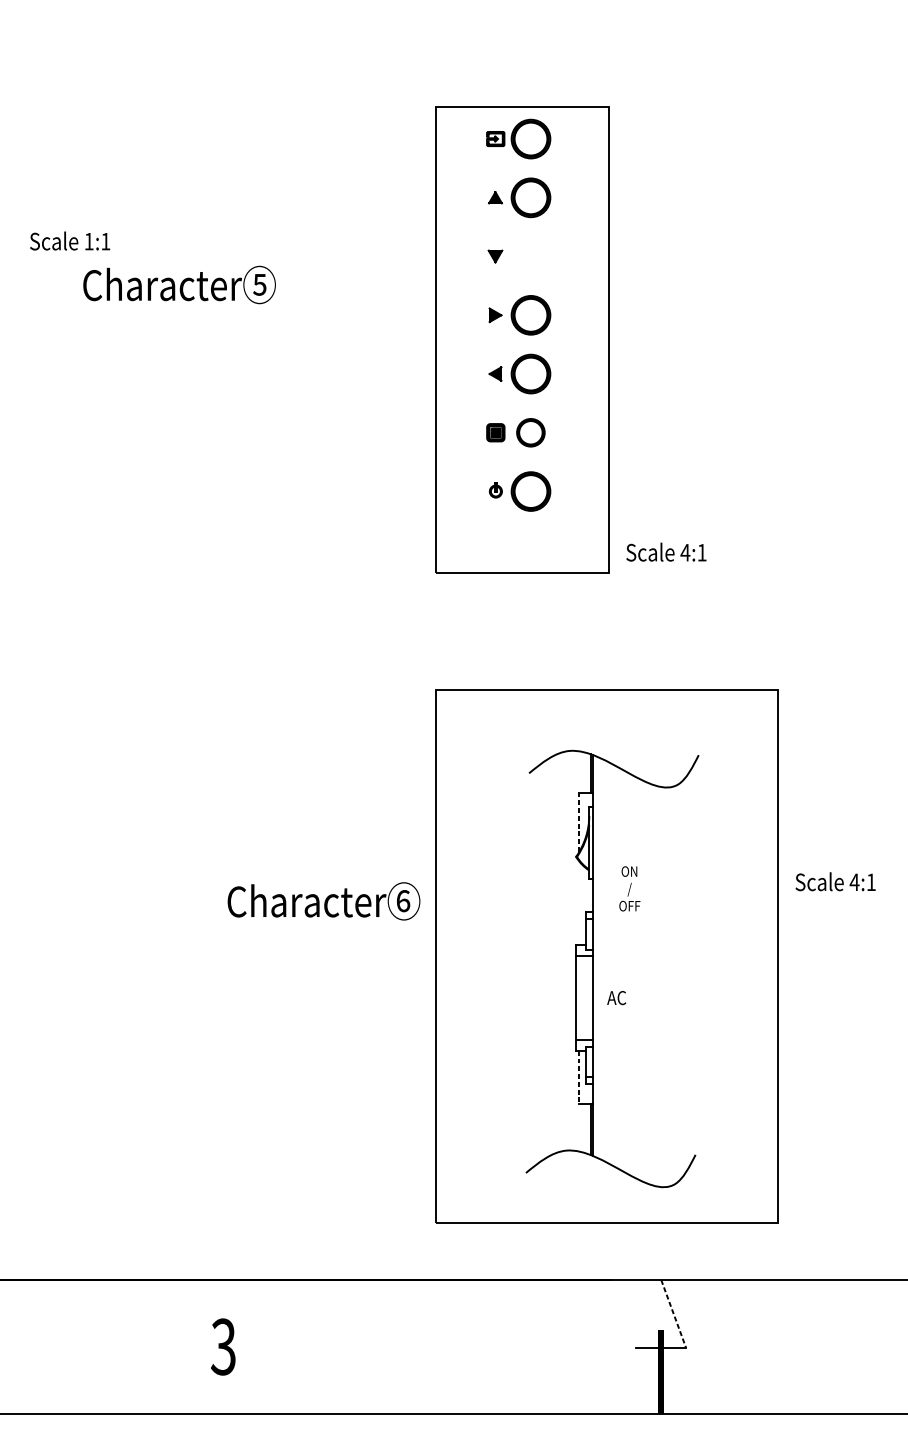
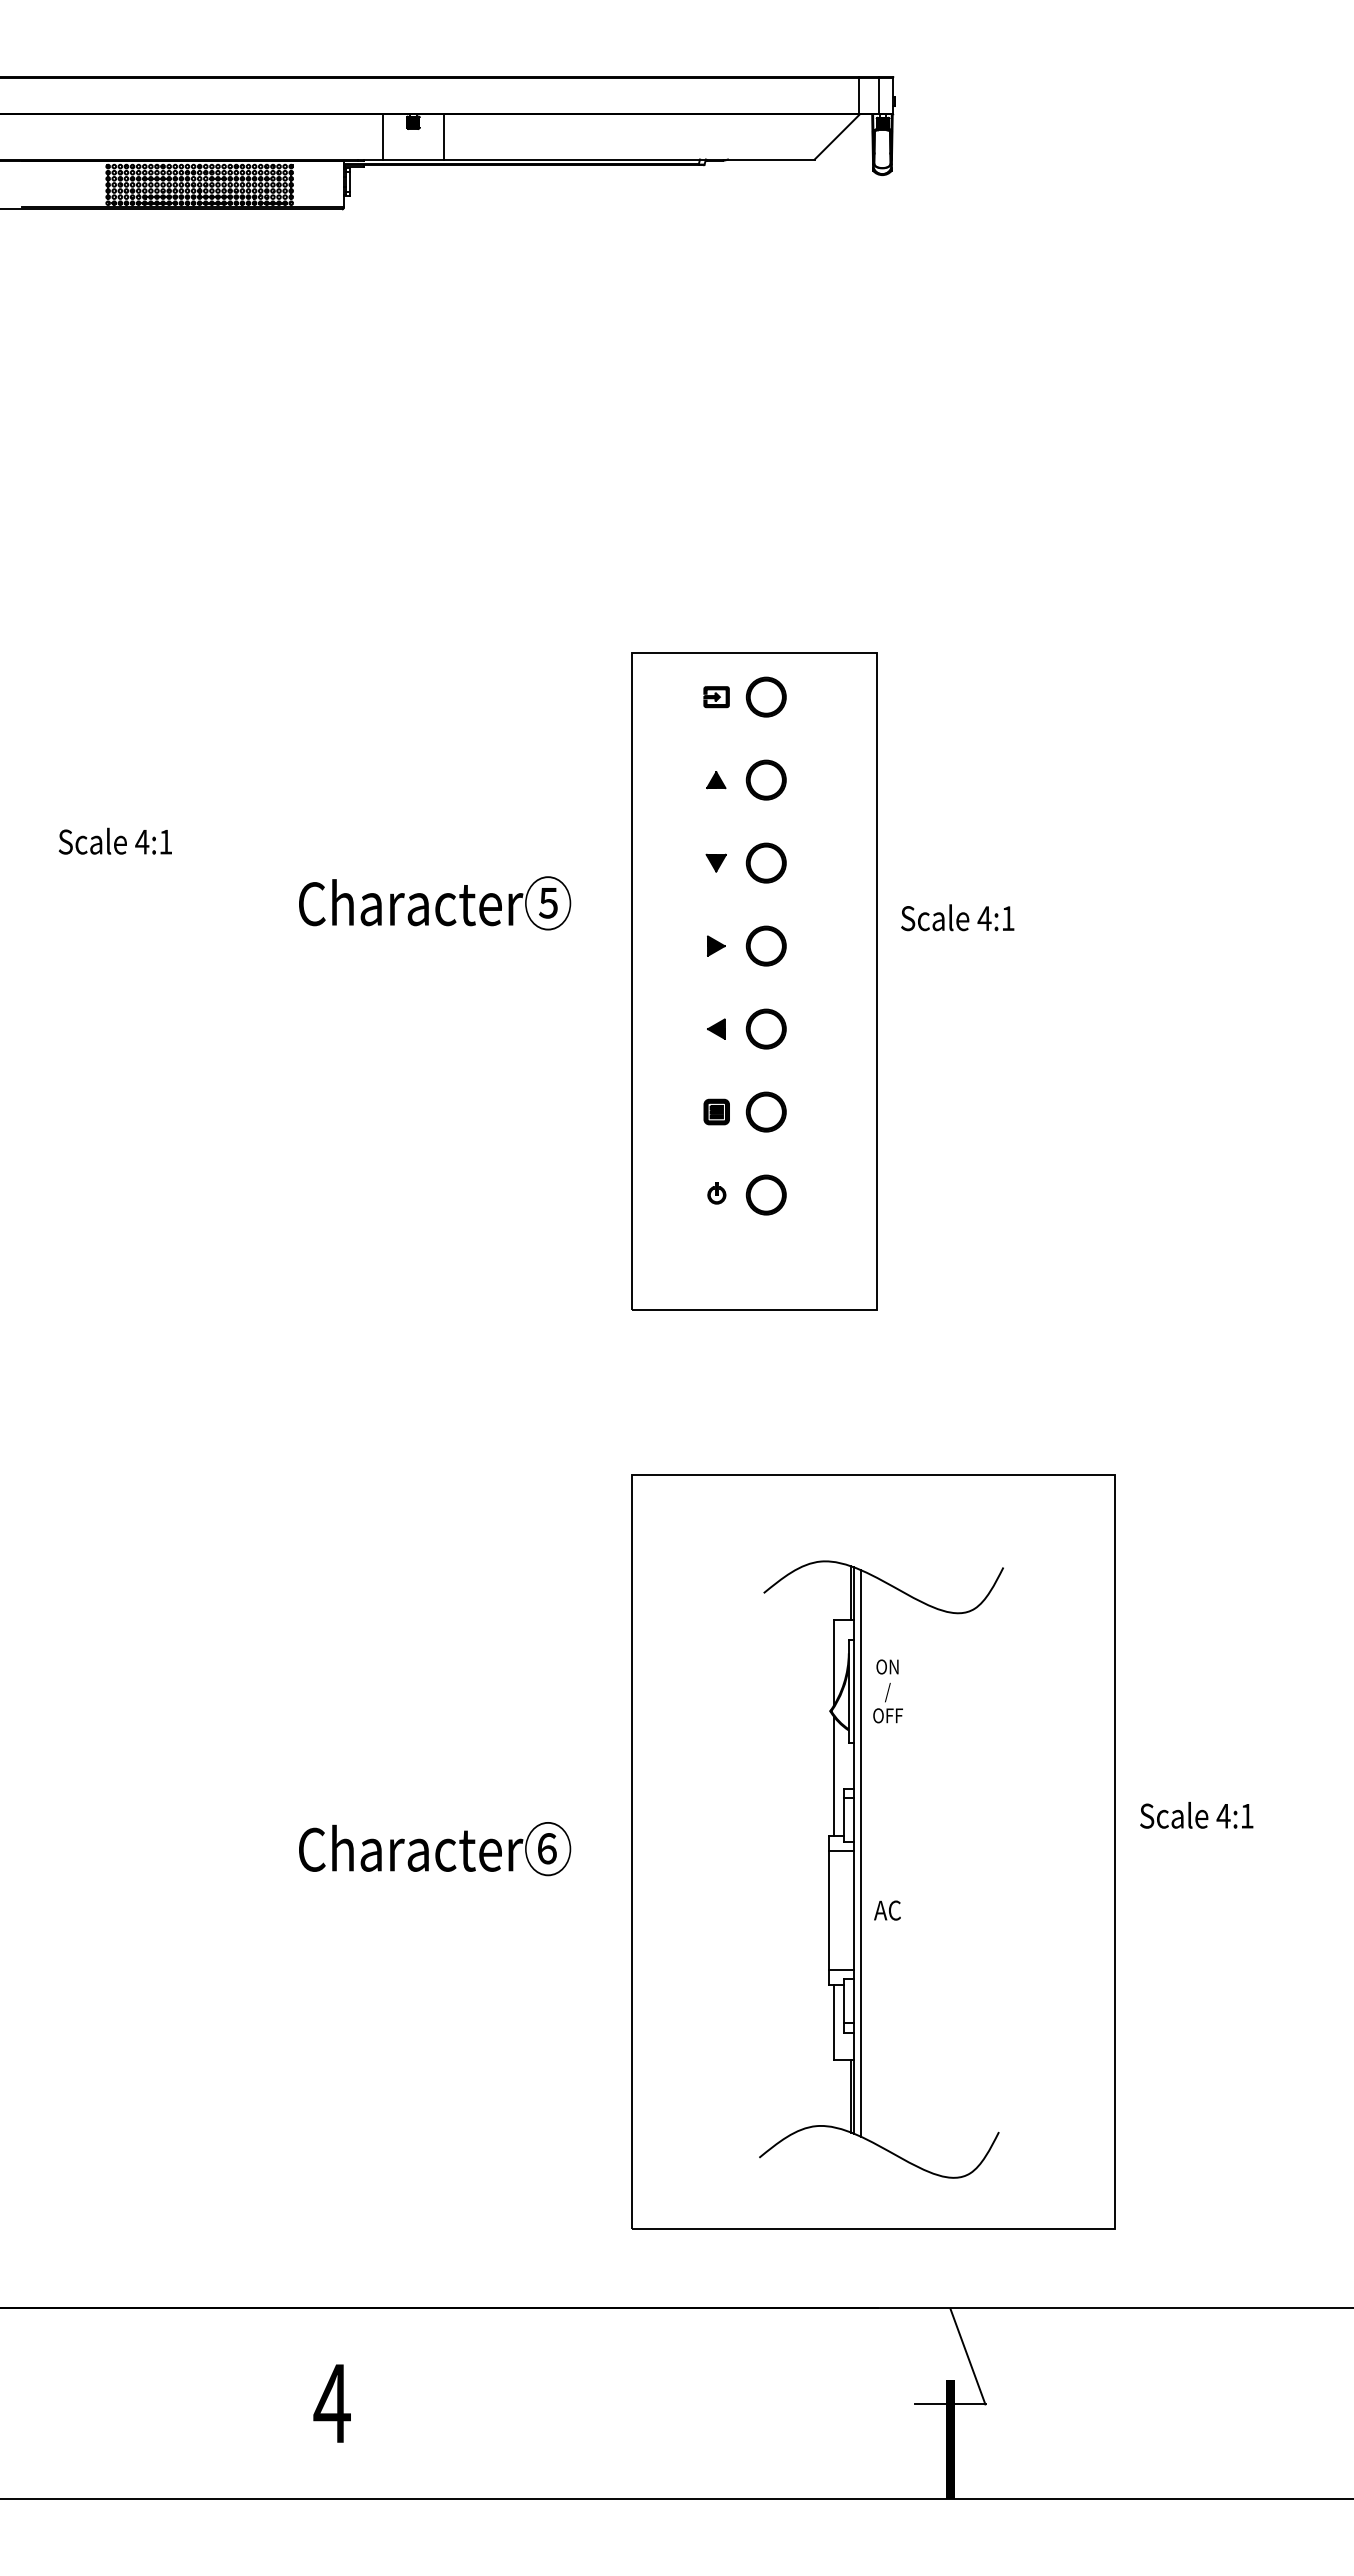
part: (530, 138) -> (765, 696), size x0.71
part: (530, 197) -> (765, 779), size x0.71
text: (89, 241) -> (142, 842), 1:1 -> 4:1
part: (530, 256) -> (765, 862), added
text: (179, 285) -> (435, 903), moved
part: (530, 314) -> (765, 945), size x0.71
part: (530, 373) -> (765, 1028), size x0.71
part: (530, 491) -> (765, 1194), size x0.71
text: (666, 551) -> (957, 917), moved
line: (579, 823) -> (834, 1663), dashed -> solid
text: (835, 881) -> (1196, 1815), moved
text: (629, 888) -> (887, 1691), moved
text: (324, 901) -> (435, 1849), moved
line: (579, 903) -> (834, 1776), added
line: (598, 957) -> (861, 1853), added
line: (579, 1077) -> (834, 2022), dashed -> solid
line: (673, 1313) -> (967, 2356), dashed -> solid
text: (223, 1346) -> (331, 2403), 3 -> 4

